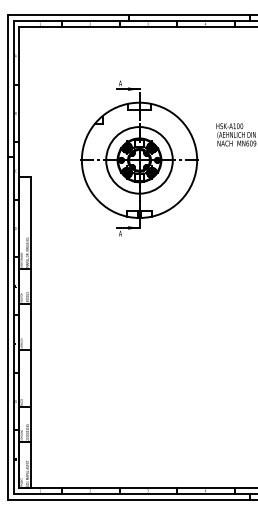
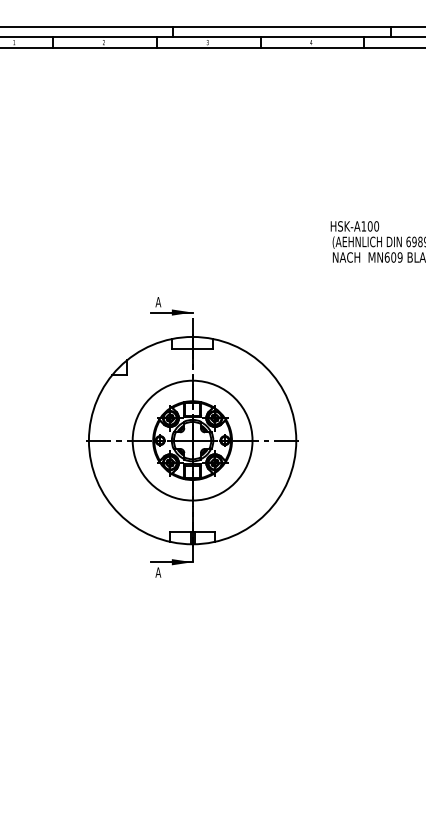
part: (139, 158) -> (192, 437), moved

